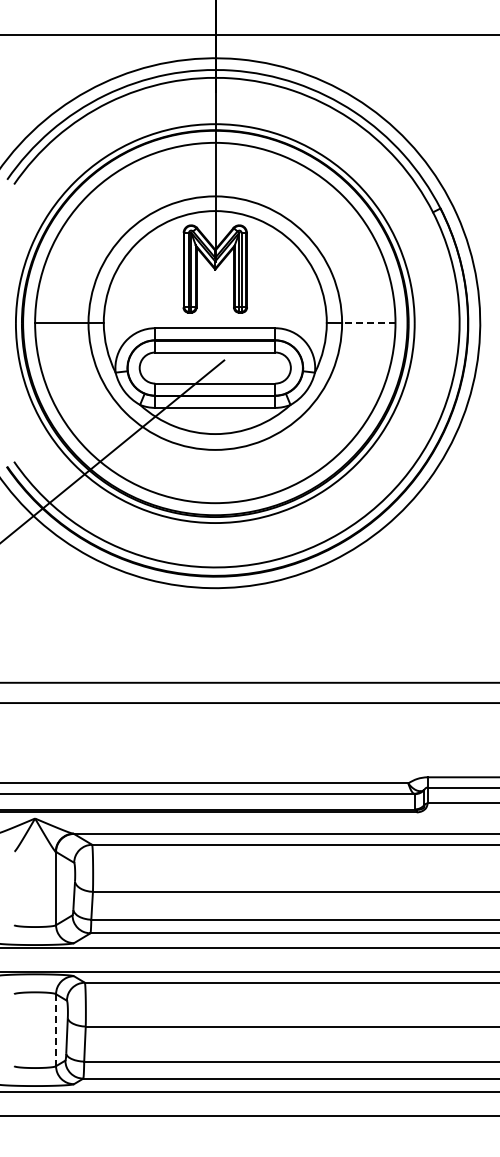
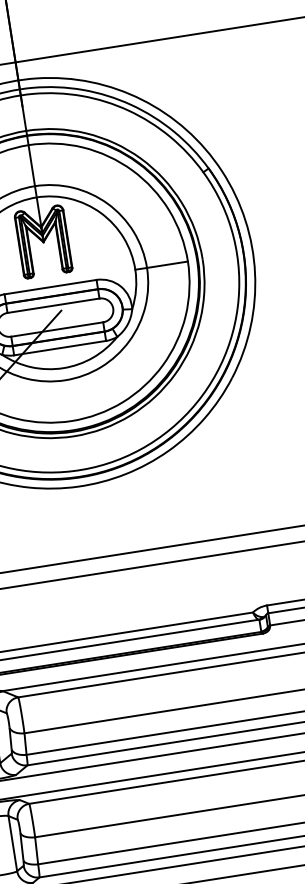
line: (368, 323) -> (167, 265), dashed -> solid
line: (56, 1030) -> (13, 843), dashed -> solid

